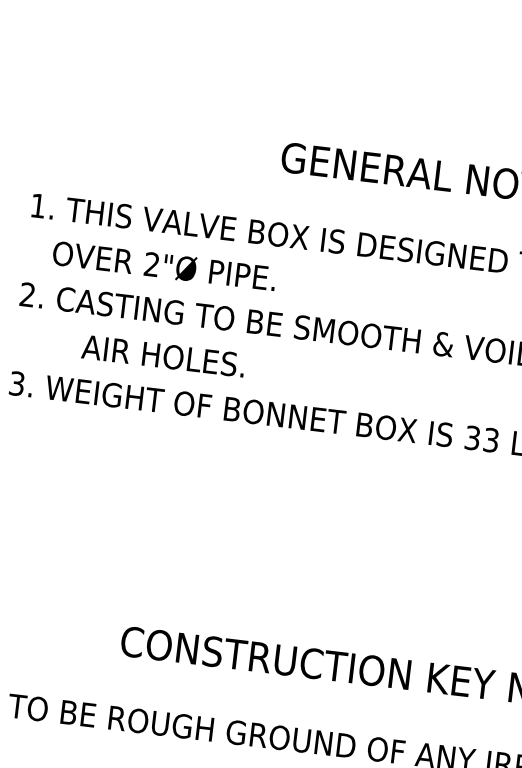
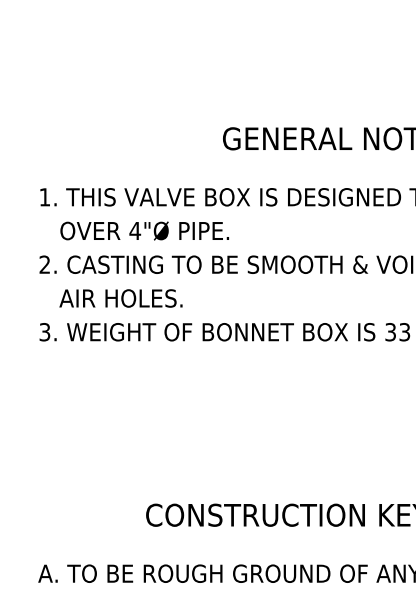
text: (152, 263) -> (135, 230), 2"Ø -> 4"Ø
text: (162, 356) -> (120, 298), moved

